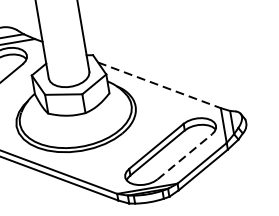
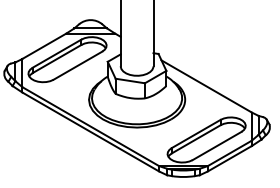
line: (160, 85) -> (207, 86), dashed -> solid
line: (185, 156) -> (217, 145), dashed -> solid

